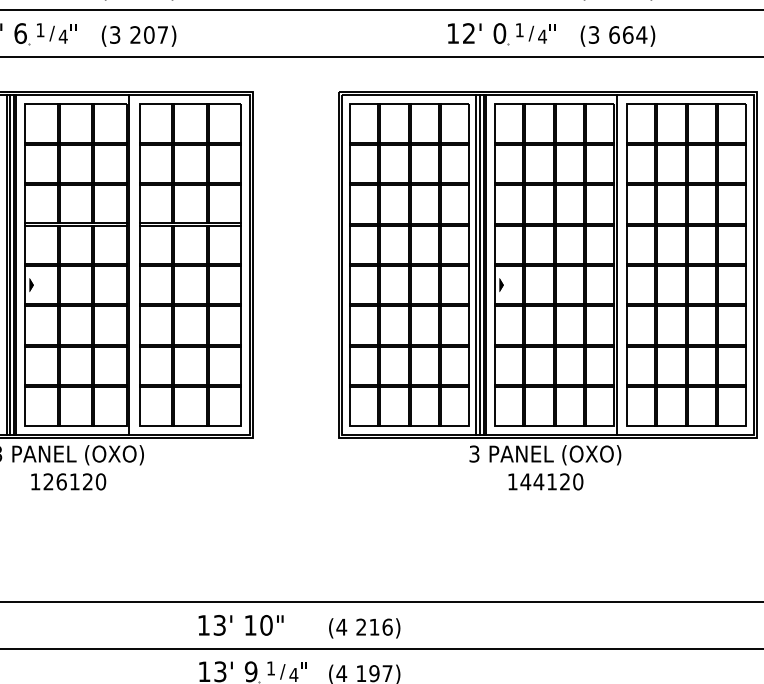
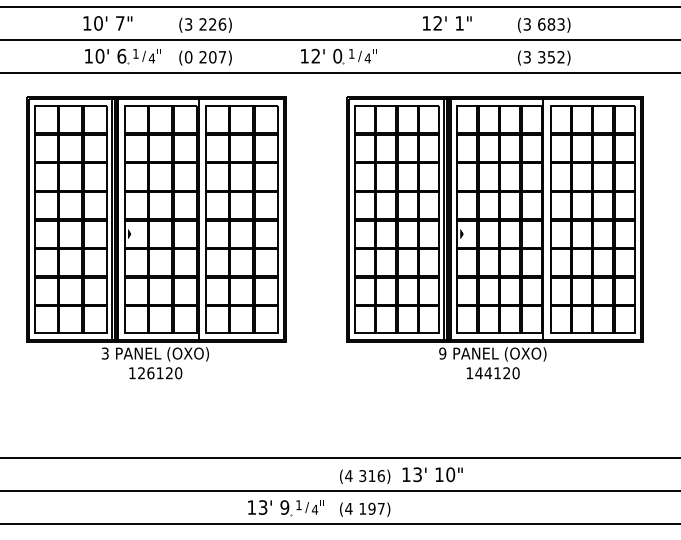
part: (500, 33) -> (338, 56), moved
text: (114, 35) -> (188, 57), (3 -> (0
text: (628, 35) -> (551, 57), 664) -> 352)
text: (474, 453) -> (442, 353), 3 -> 9
text: (240, 625) -> (432, 474), moved
text: (360, 627) -> (362, 476), 216) -> 316)

